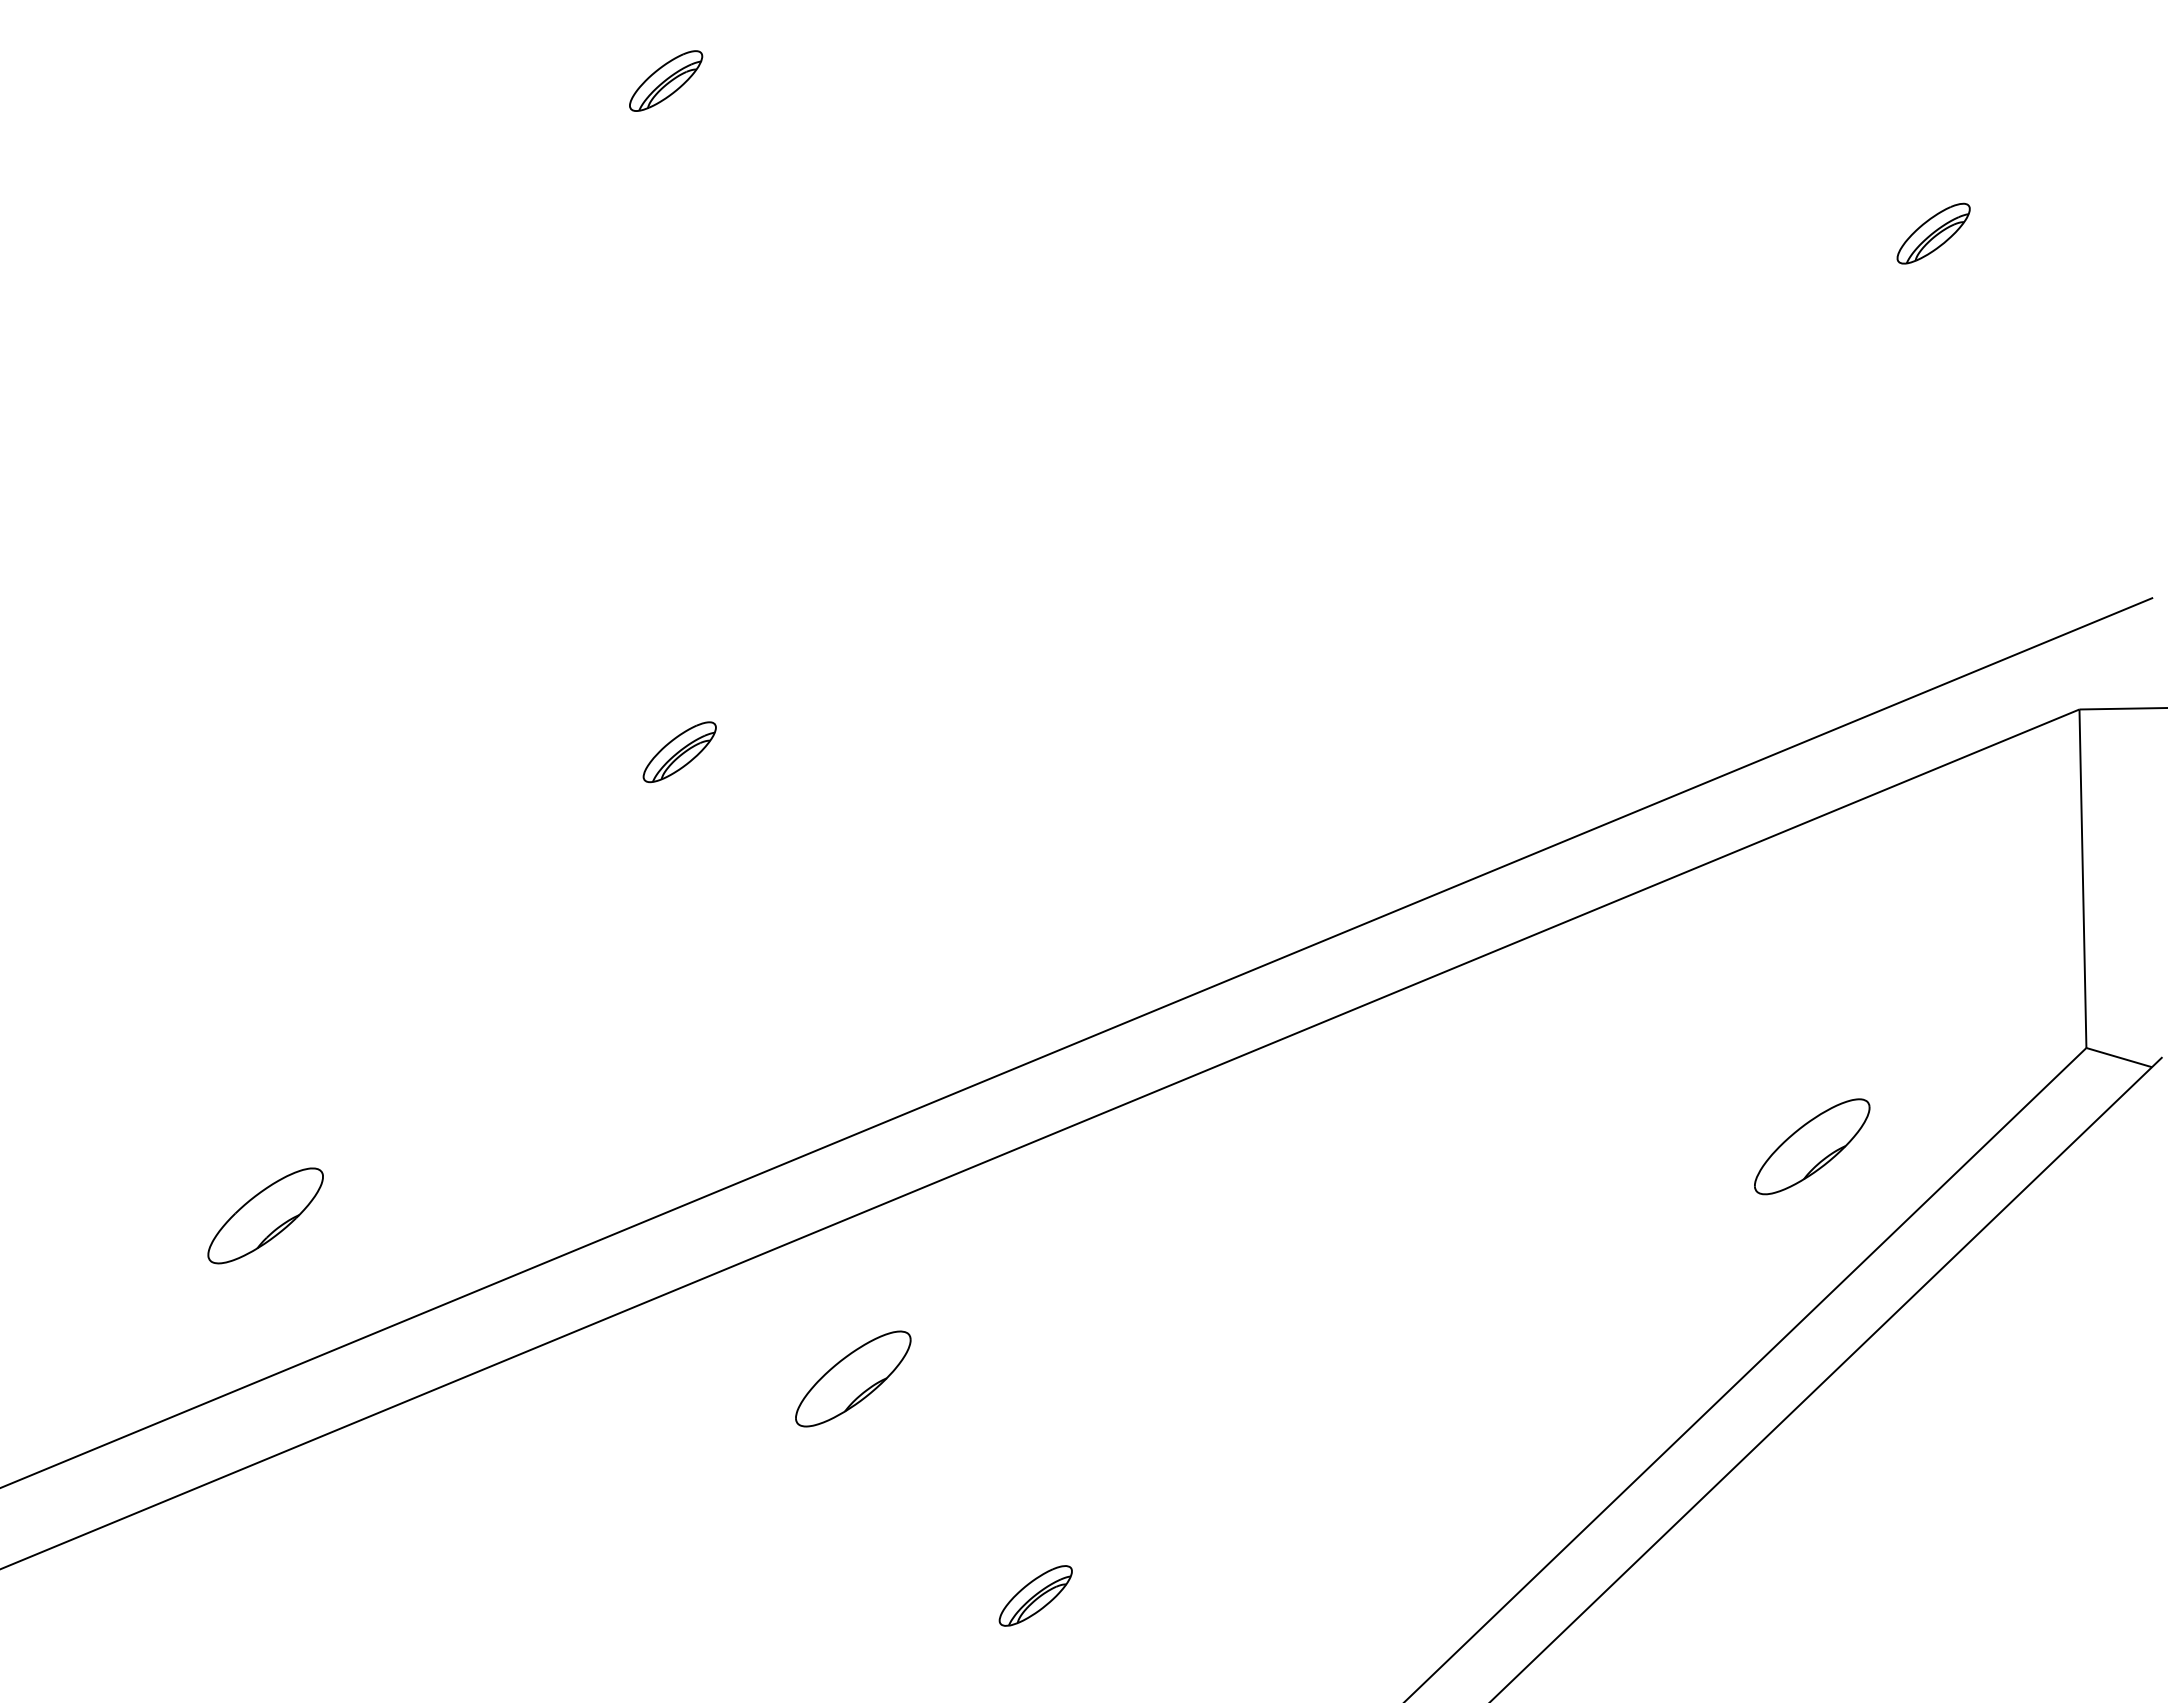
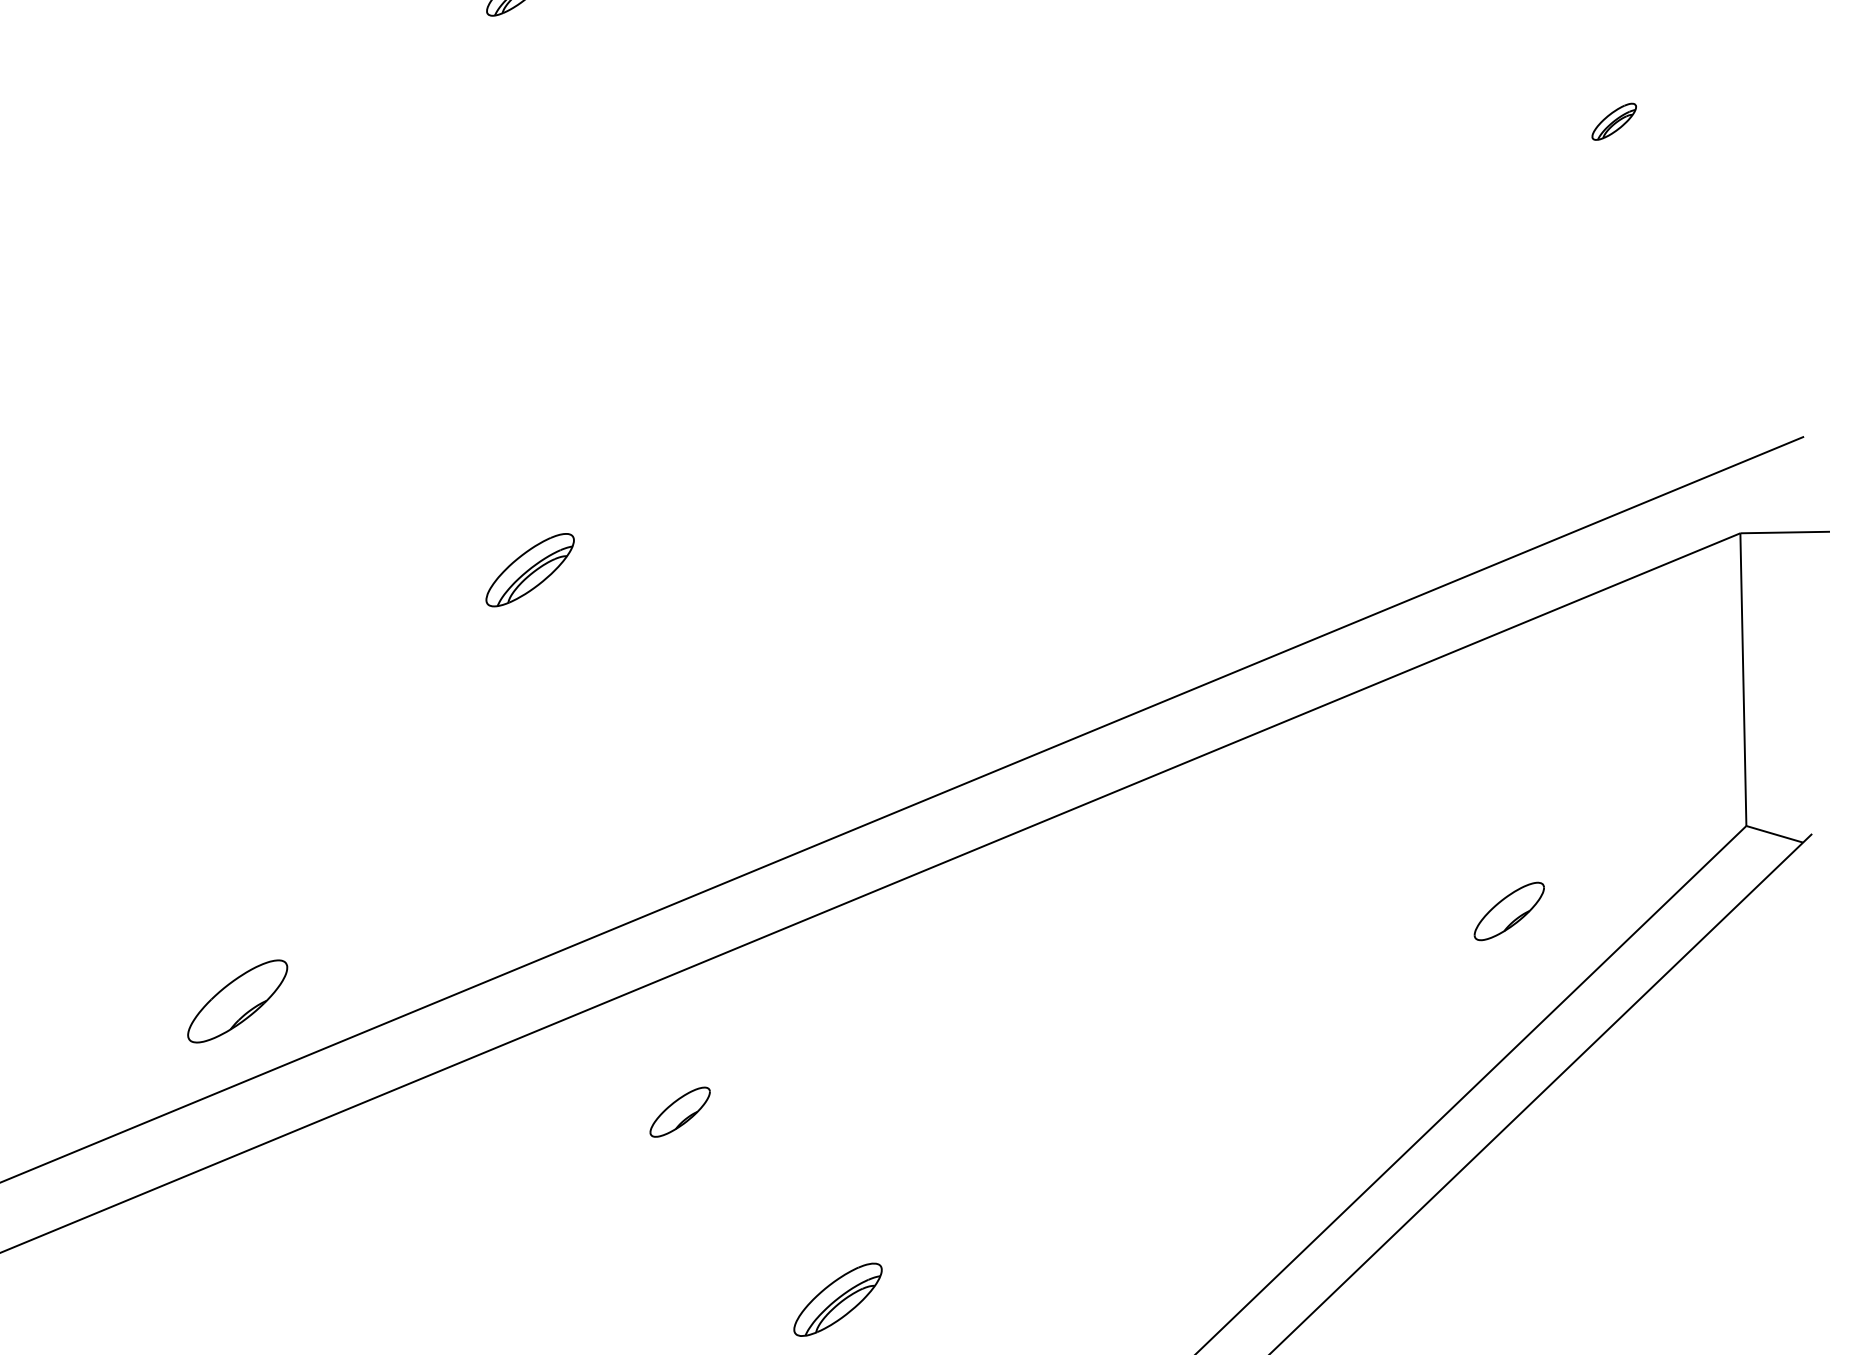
part: (1933, 233) -> (1614, 121), size x0.7
part: (679, 752) -> (529, 570), size x1.4
part: (1812, 1146) -> (1509, 911), size x0.7
part: (265, 1215) -> (237, 1001), moved
part: (853, 1378) -> (680, 1111), size x0.6
part: (1035, 1595) -> (837, 1299), size x1.4

